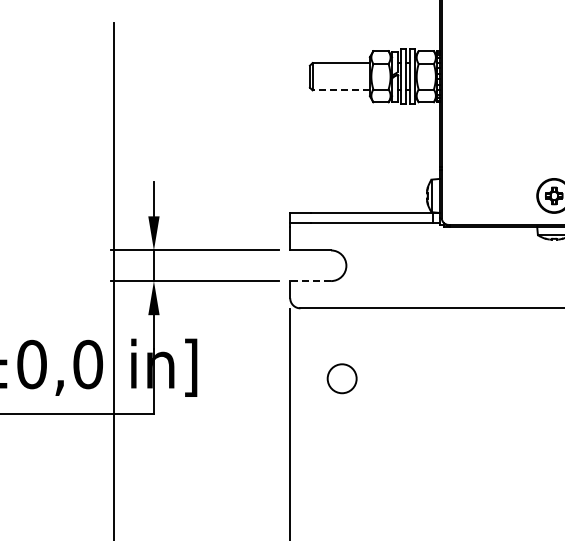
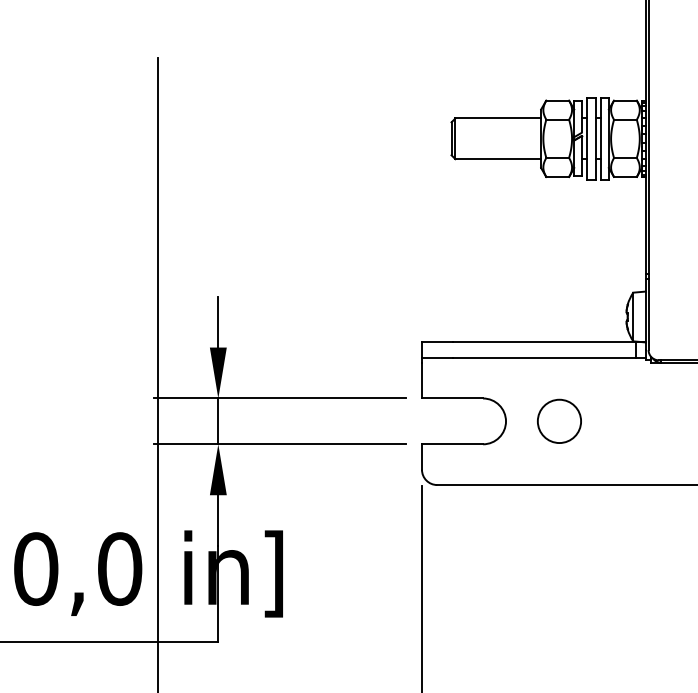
line: (341, 90) -> (498, 159), dashed -> solid
line: (310, 281) -> (452, 444), dashed -> solid
circle: (341, 378) -> (558, 420), moved

